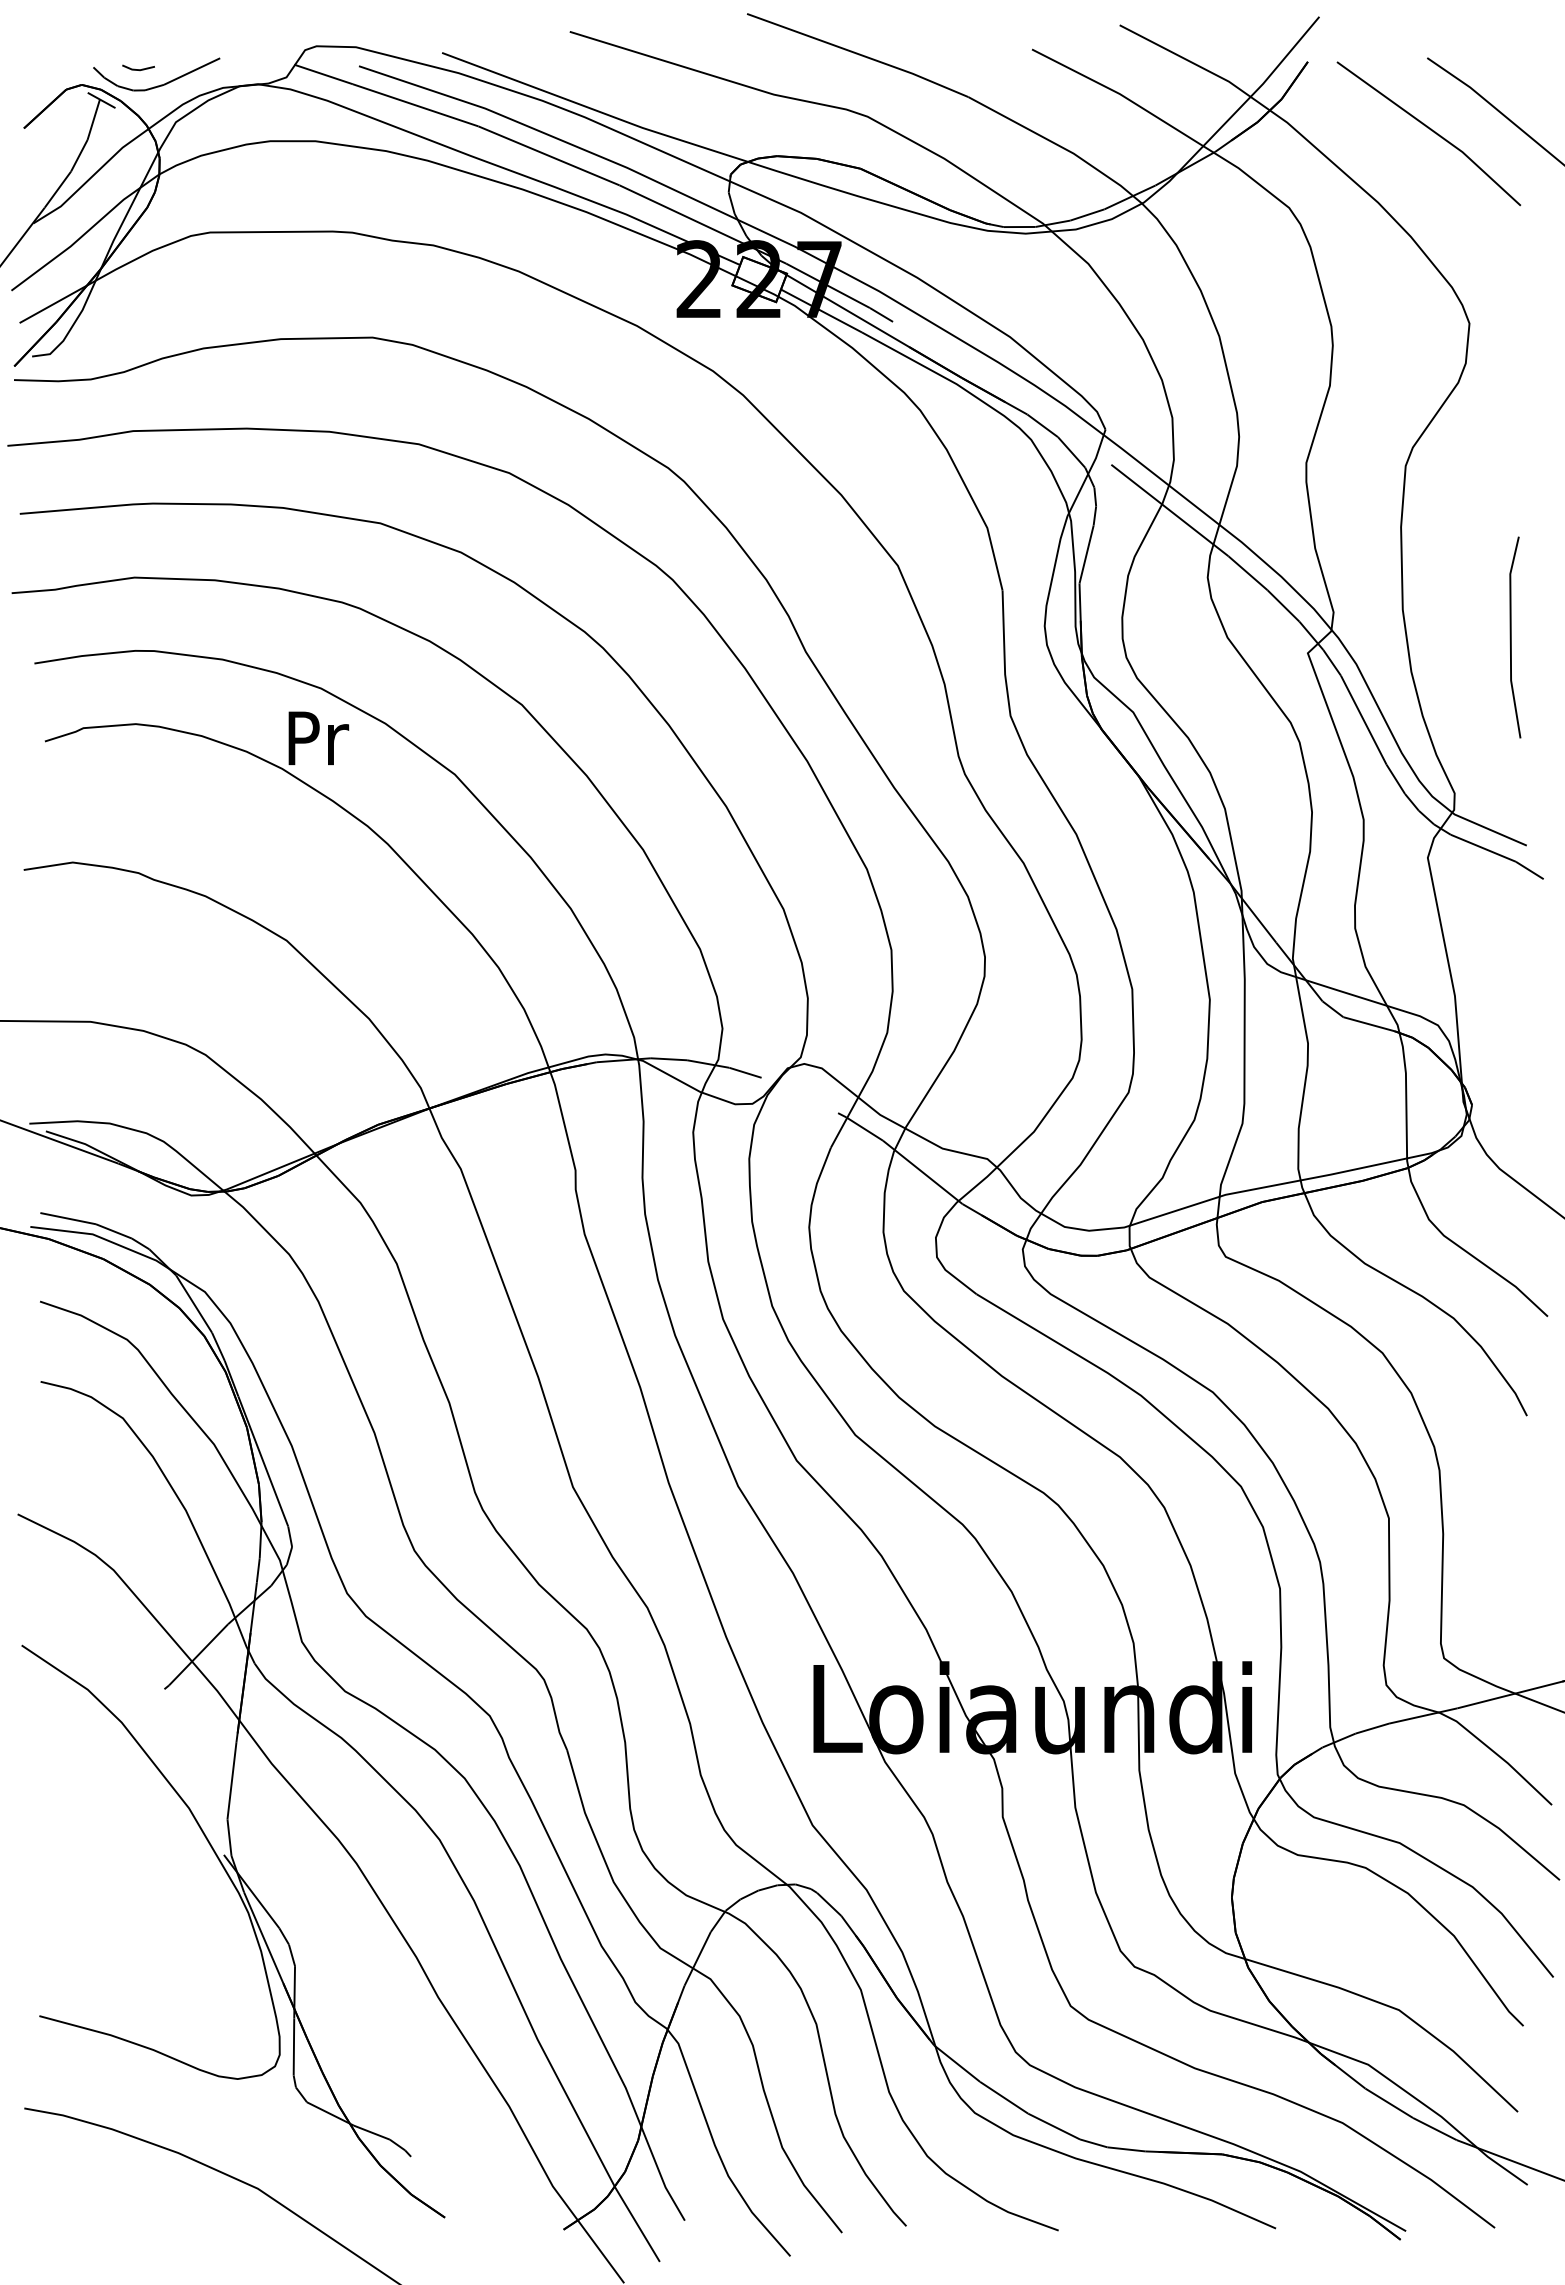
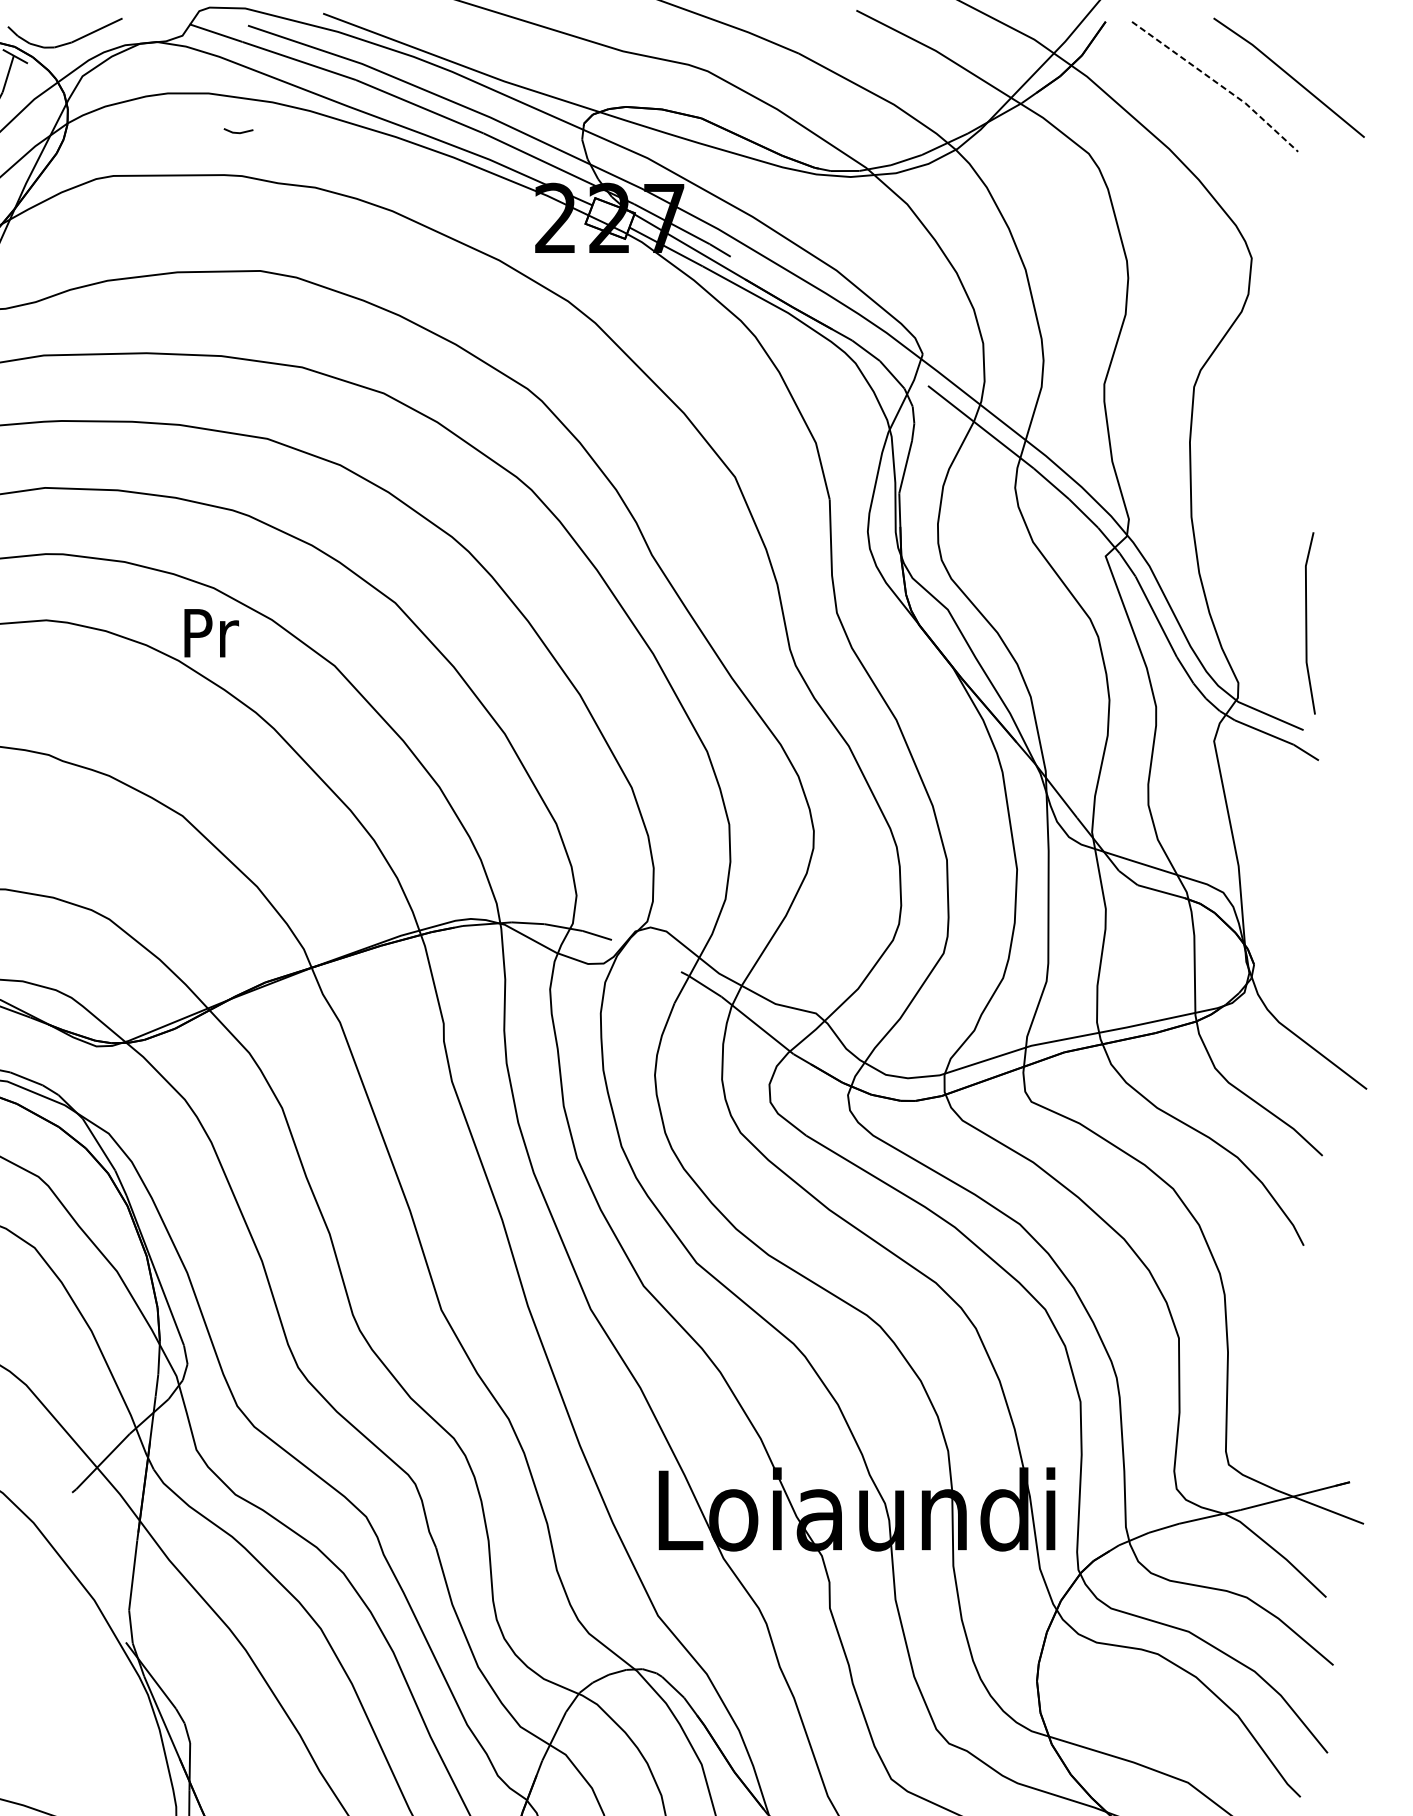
line: (138, 69) -> (238, 132), moved
line: (1432, 130) -> (1218, 83), solid -> dashed
line: (1511, 637) -> (1306, 623), moved

